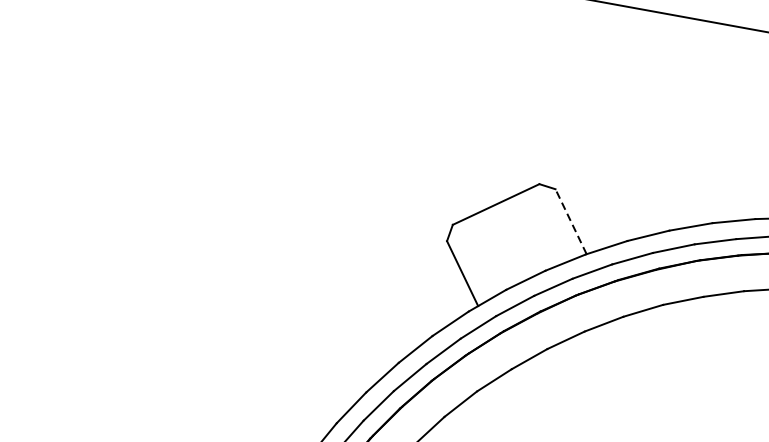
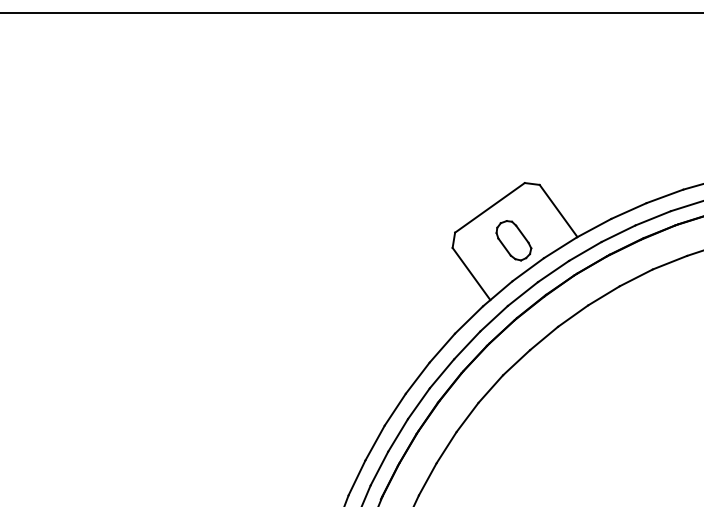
line: (571, 221) -> (558, 210), dashed -> solid
part: (515, 245) -> (513, 240), added

